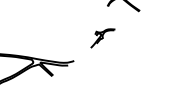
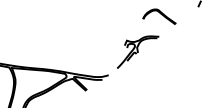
part: (103, 37) -> (138, 51), size x1.67

